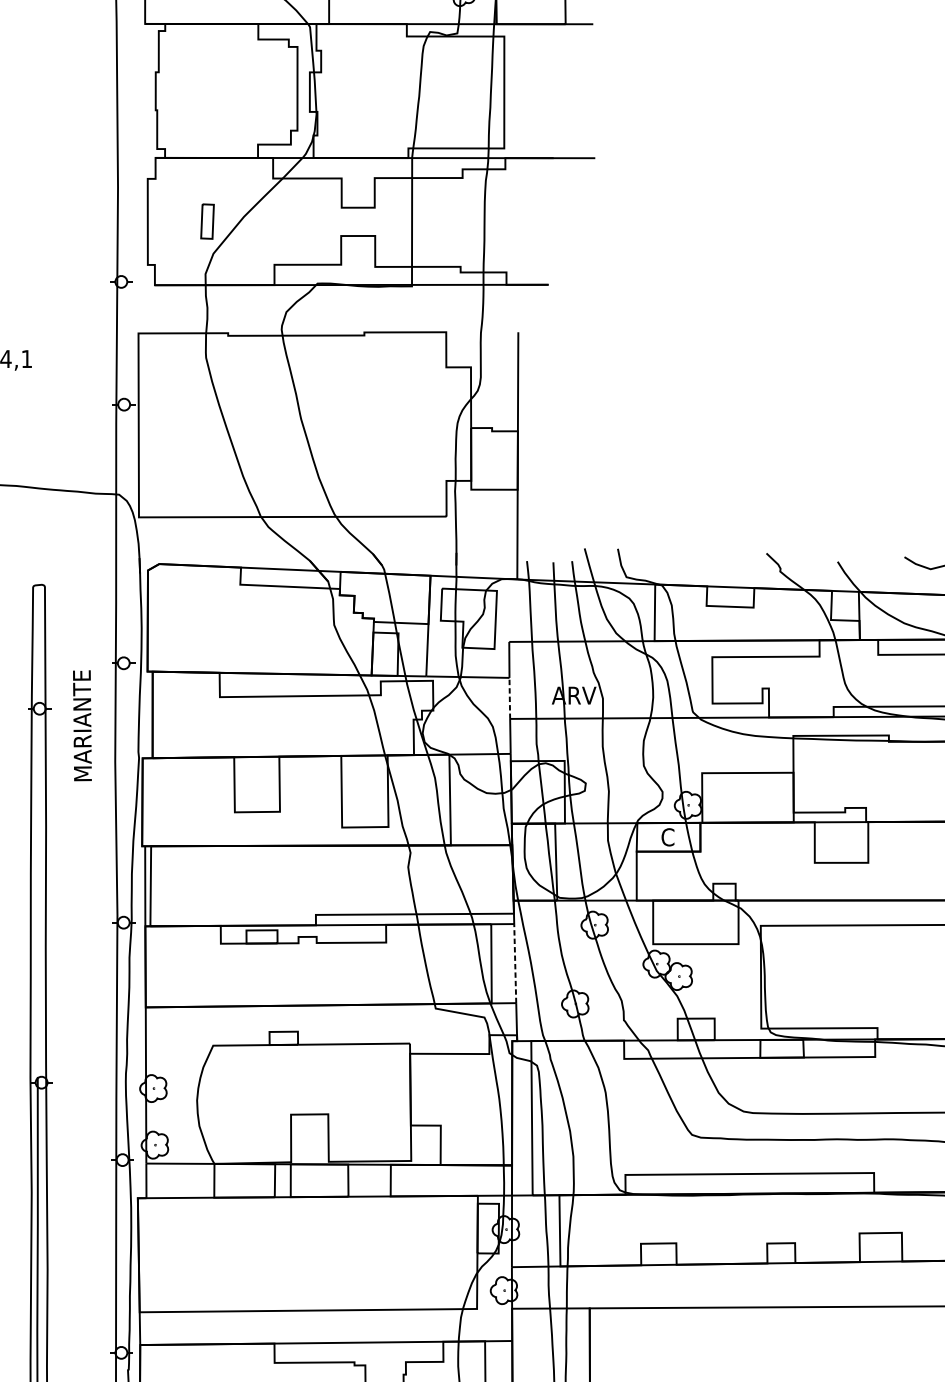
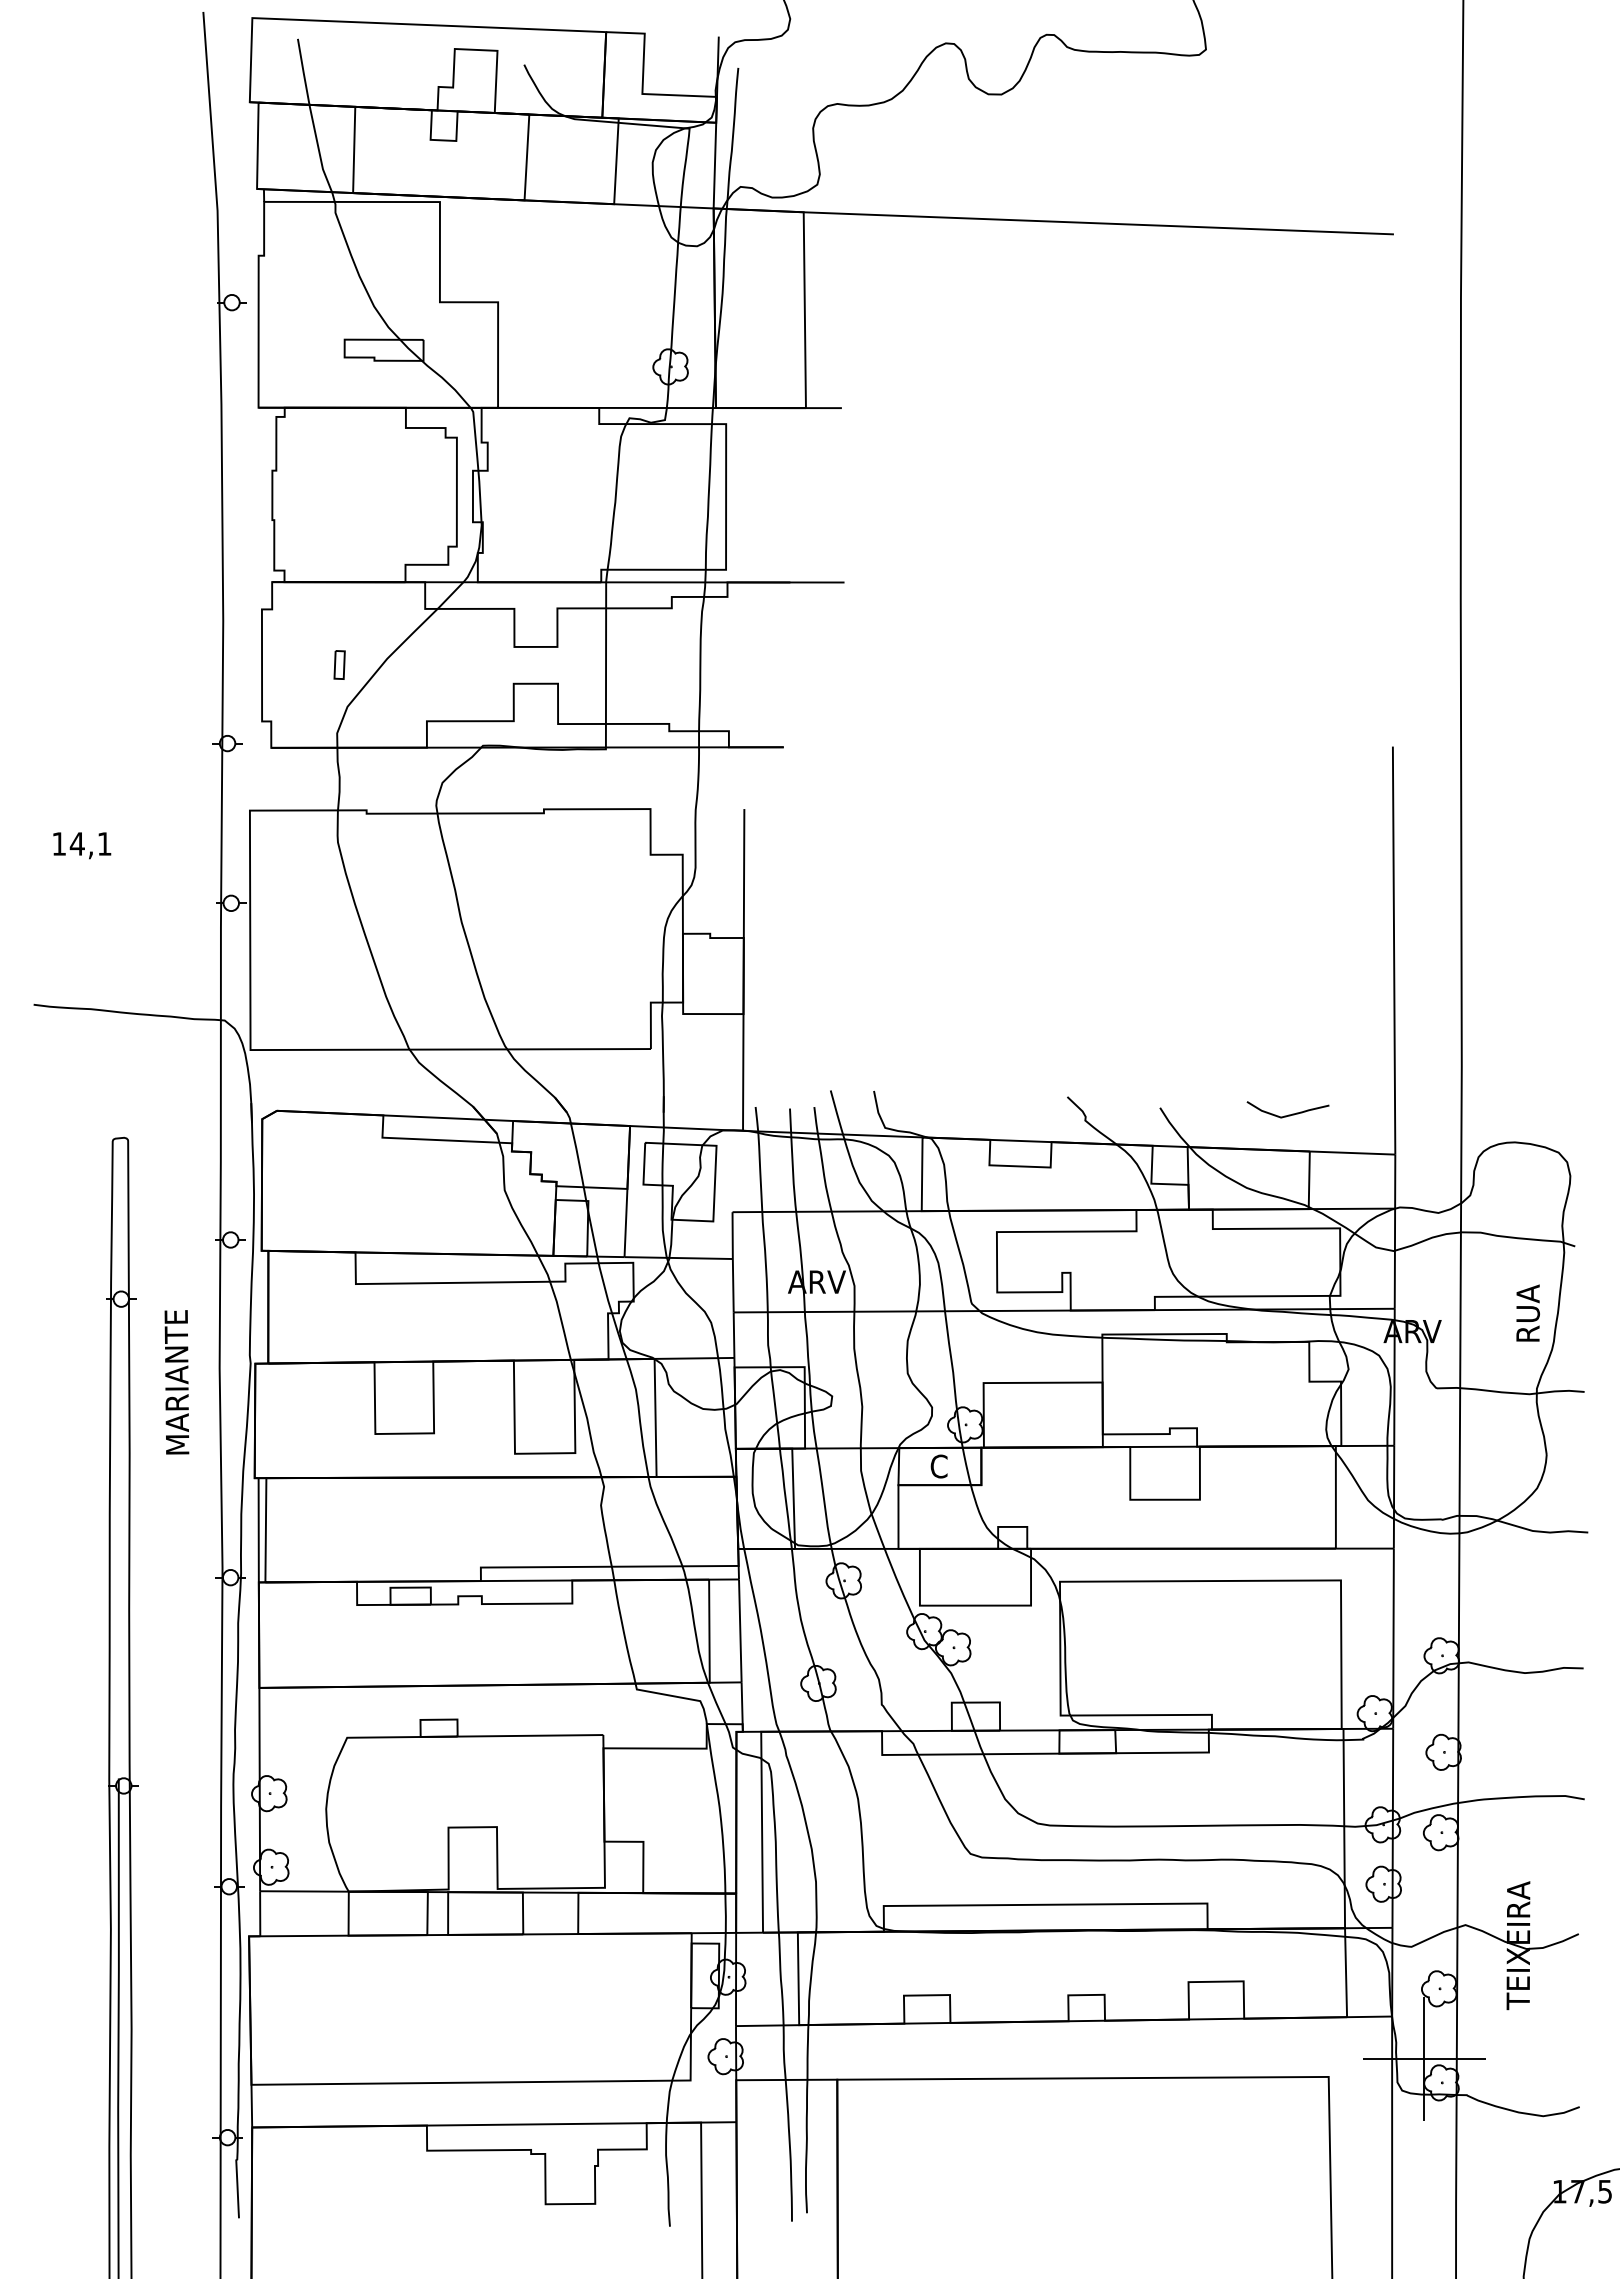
part: (207, 221) -> (339, 664), size x0.62
line: (509, 698) -> (733, 1285), dashed -> solid
text: (82, 725) -> (176, 1382), moved
line: (515, 963) -> (740, 1630), dashed -> solid

